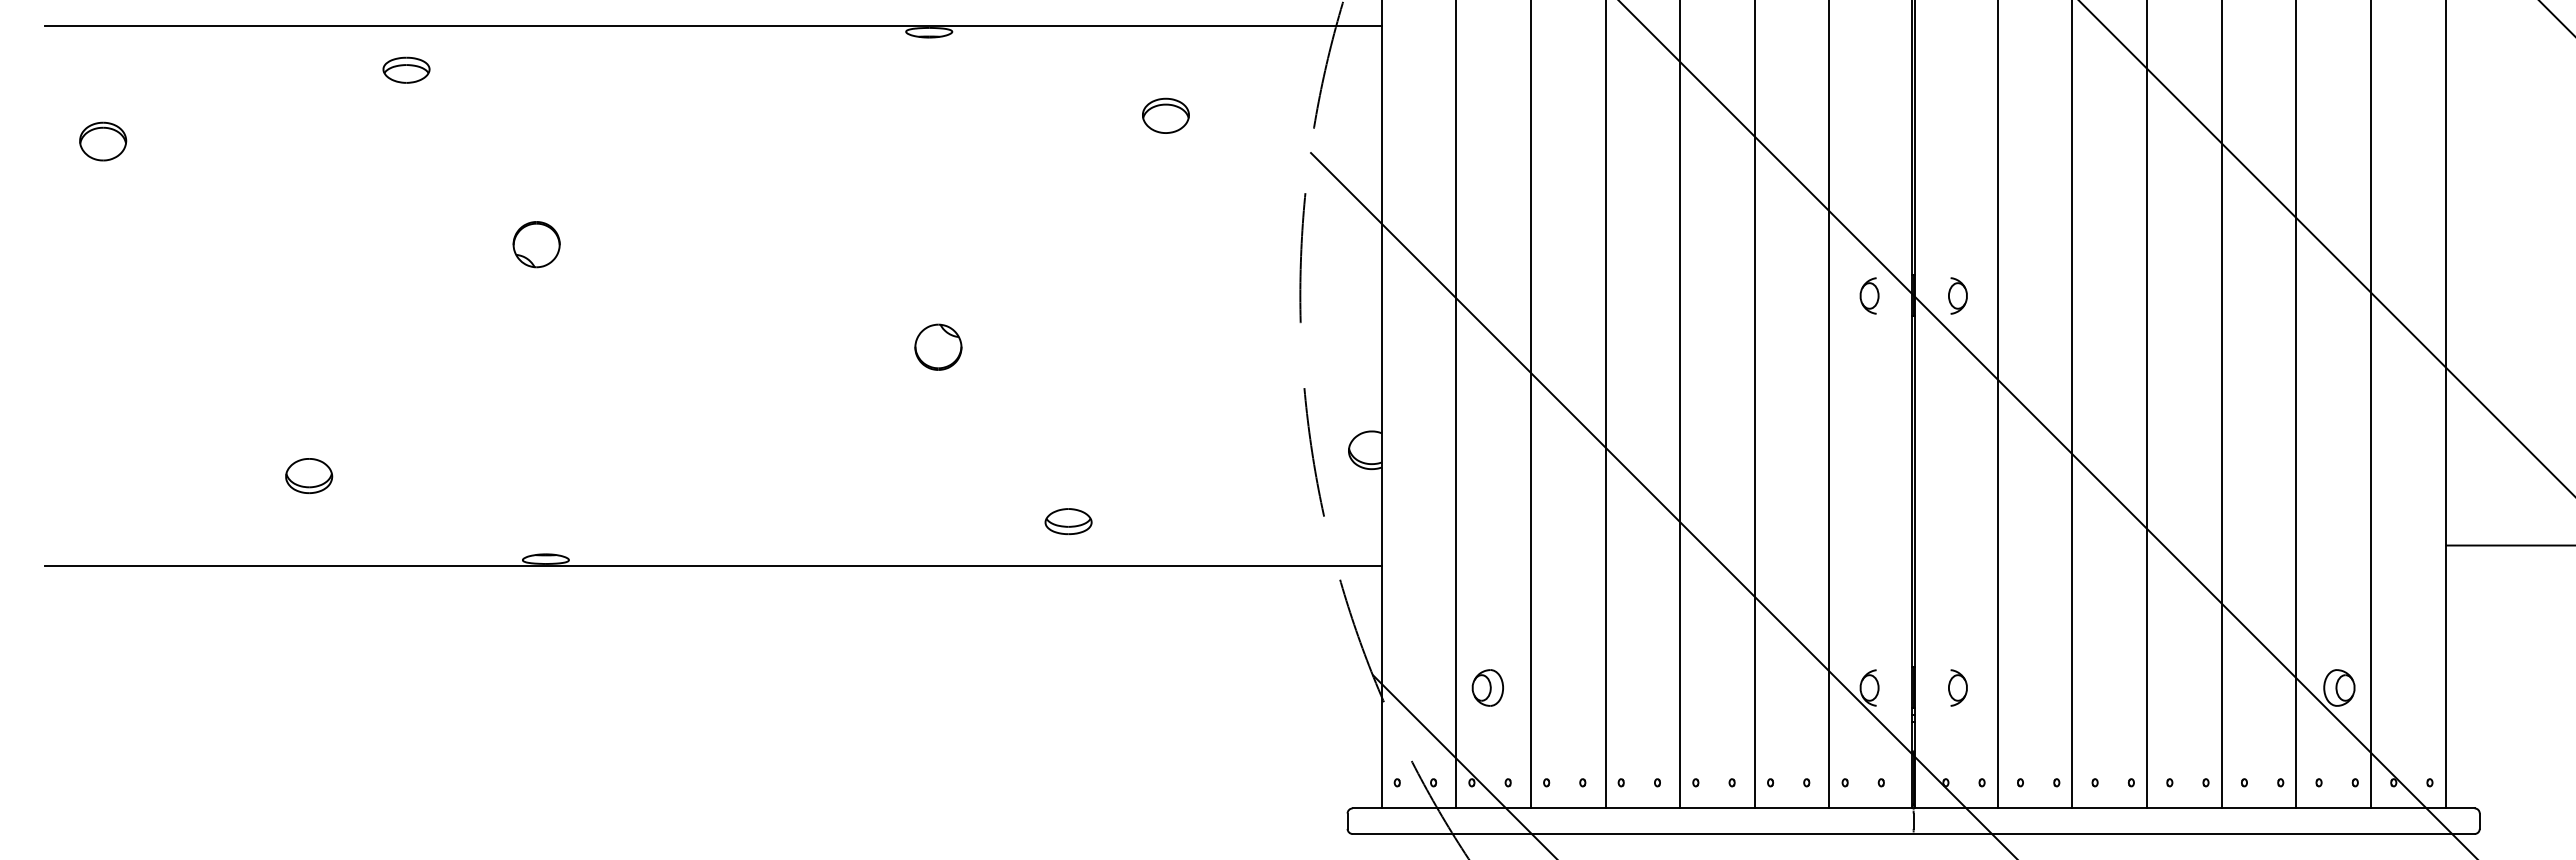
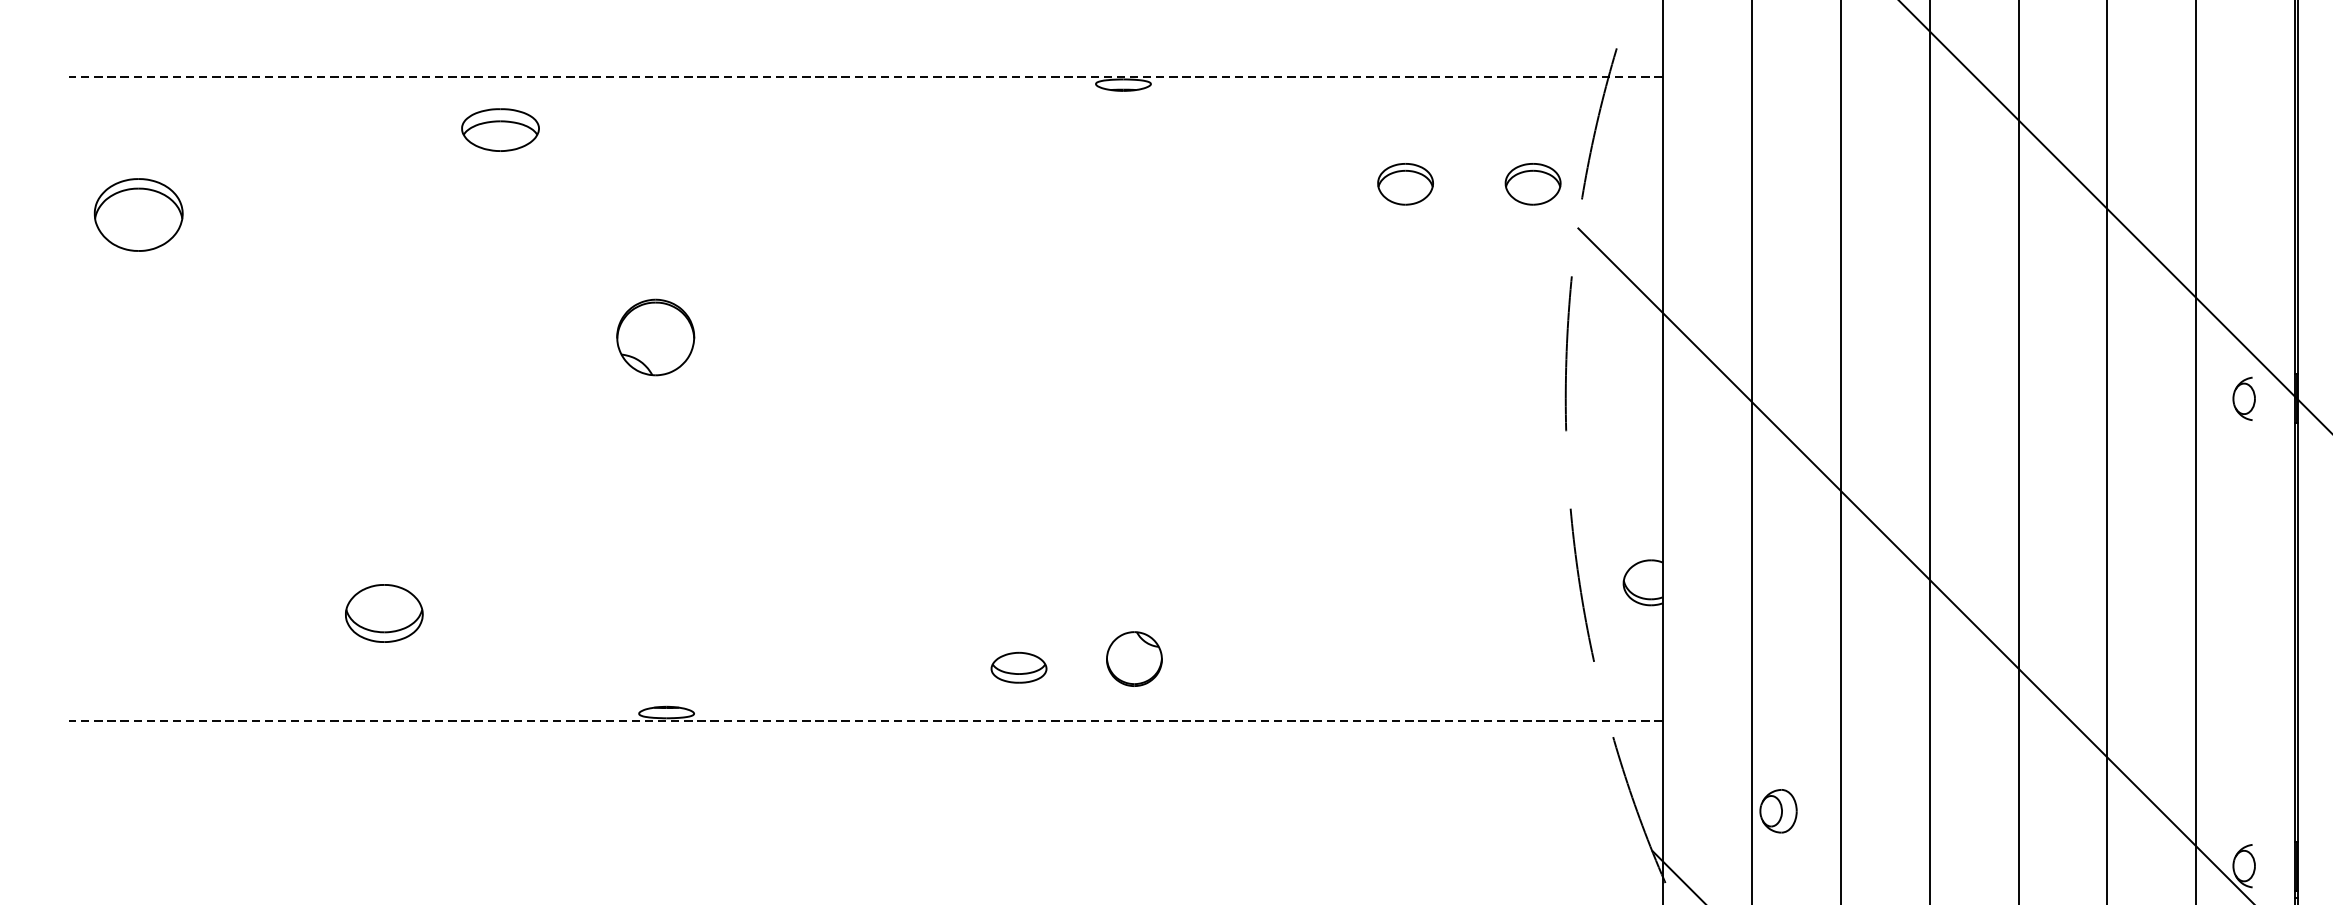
line: (712, 25) -> (865, 76), solid -> dashed
part: (406, 69) -> (500, 128), size x1.4
part: (1272, 115) -> (1532, 183), added
part: (103, 141) -> (139, 214), size x1.6
part: (536, 244) -> (655, 337), size x1.4
part: (938, 346) -> (1134, 658), moved
part: (309, 475) -> (384, 612), size x1.4
part: (1068, 521) -> (1018, 667), moved
line: (712, 566) -> (865, 721), solid -> dashed
part: (1487, 687) -> (1778, 810), moved

